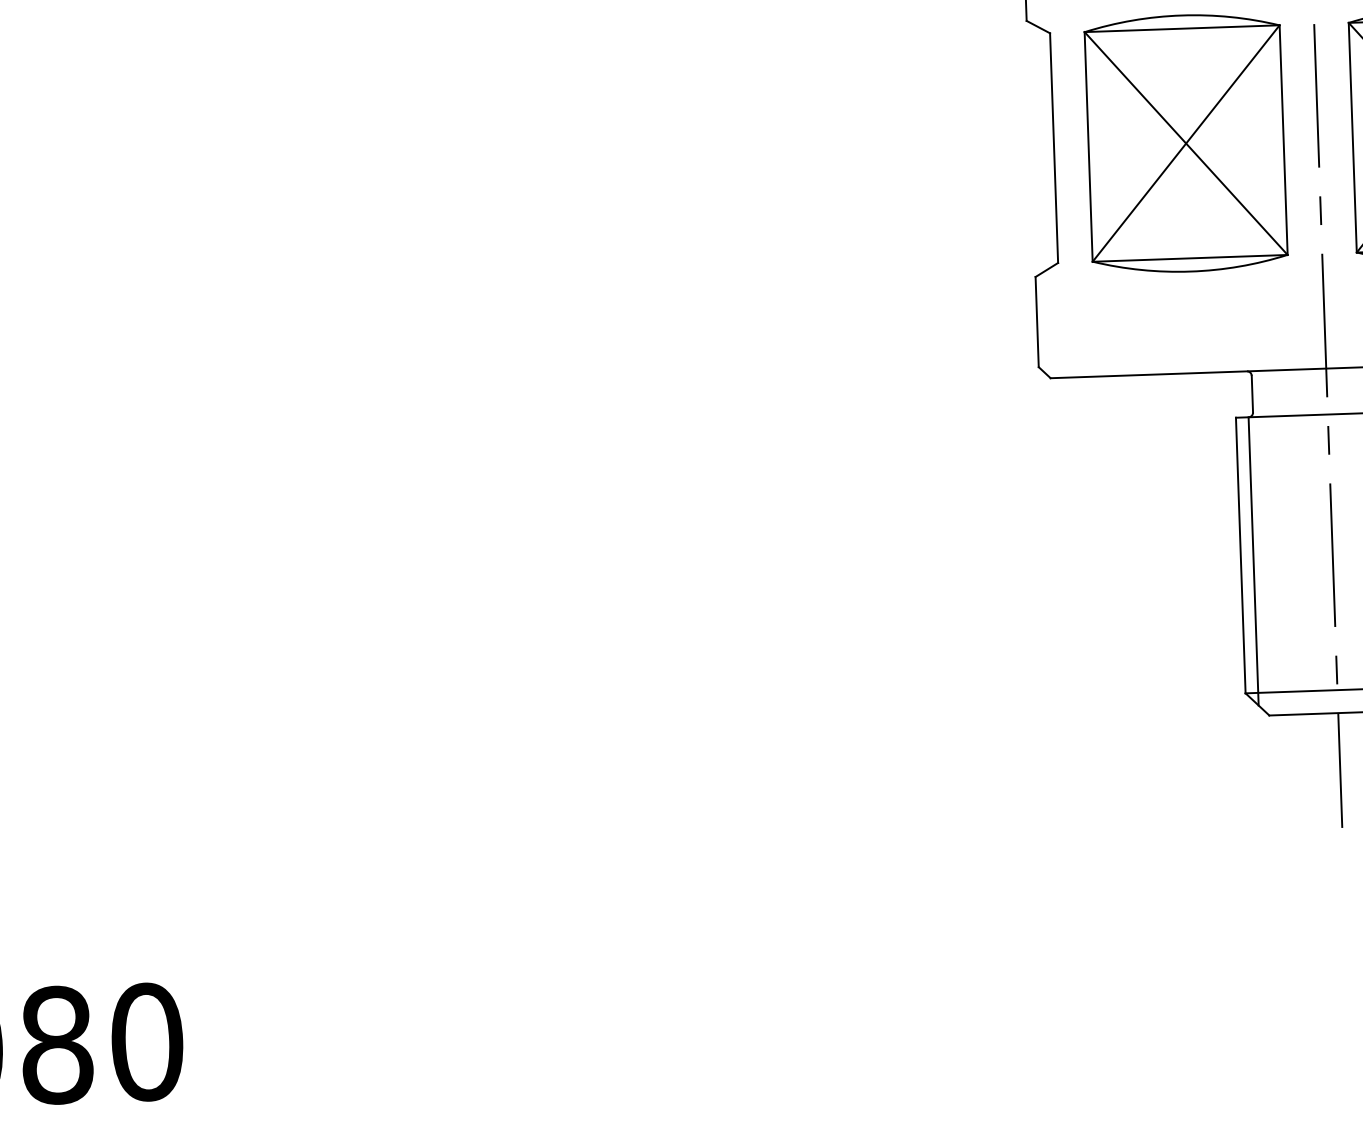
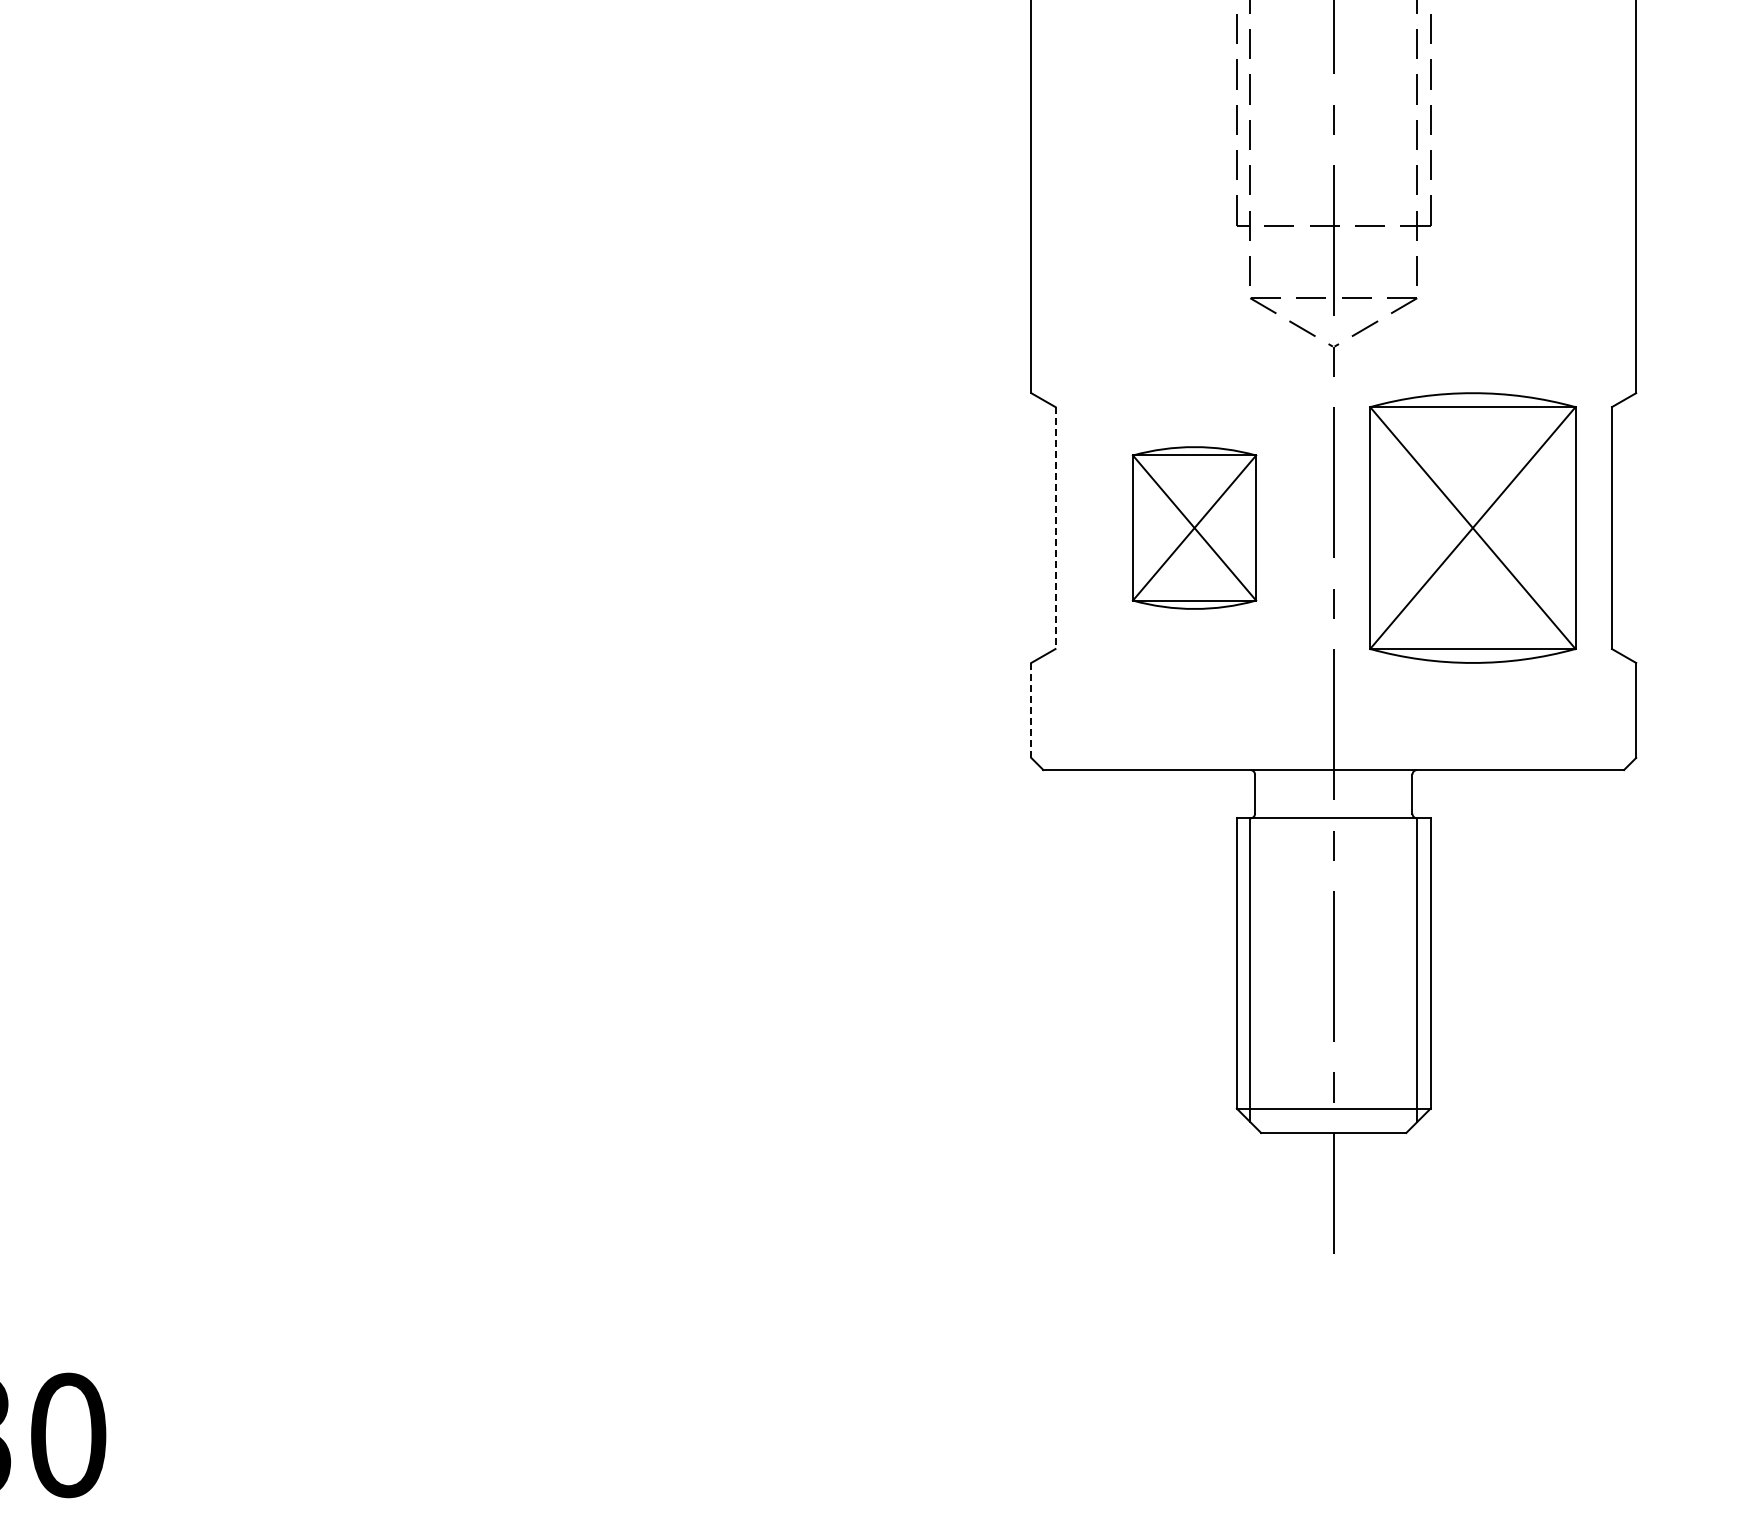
part: (1186, 143) -> (1194, 527), size x0.6
line: (1054, 148) -> (1055, 528), solid -> dashed
line: (1037, 322) -> (1031, 710), solid -> dashed

